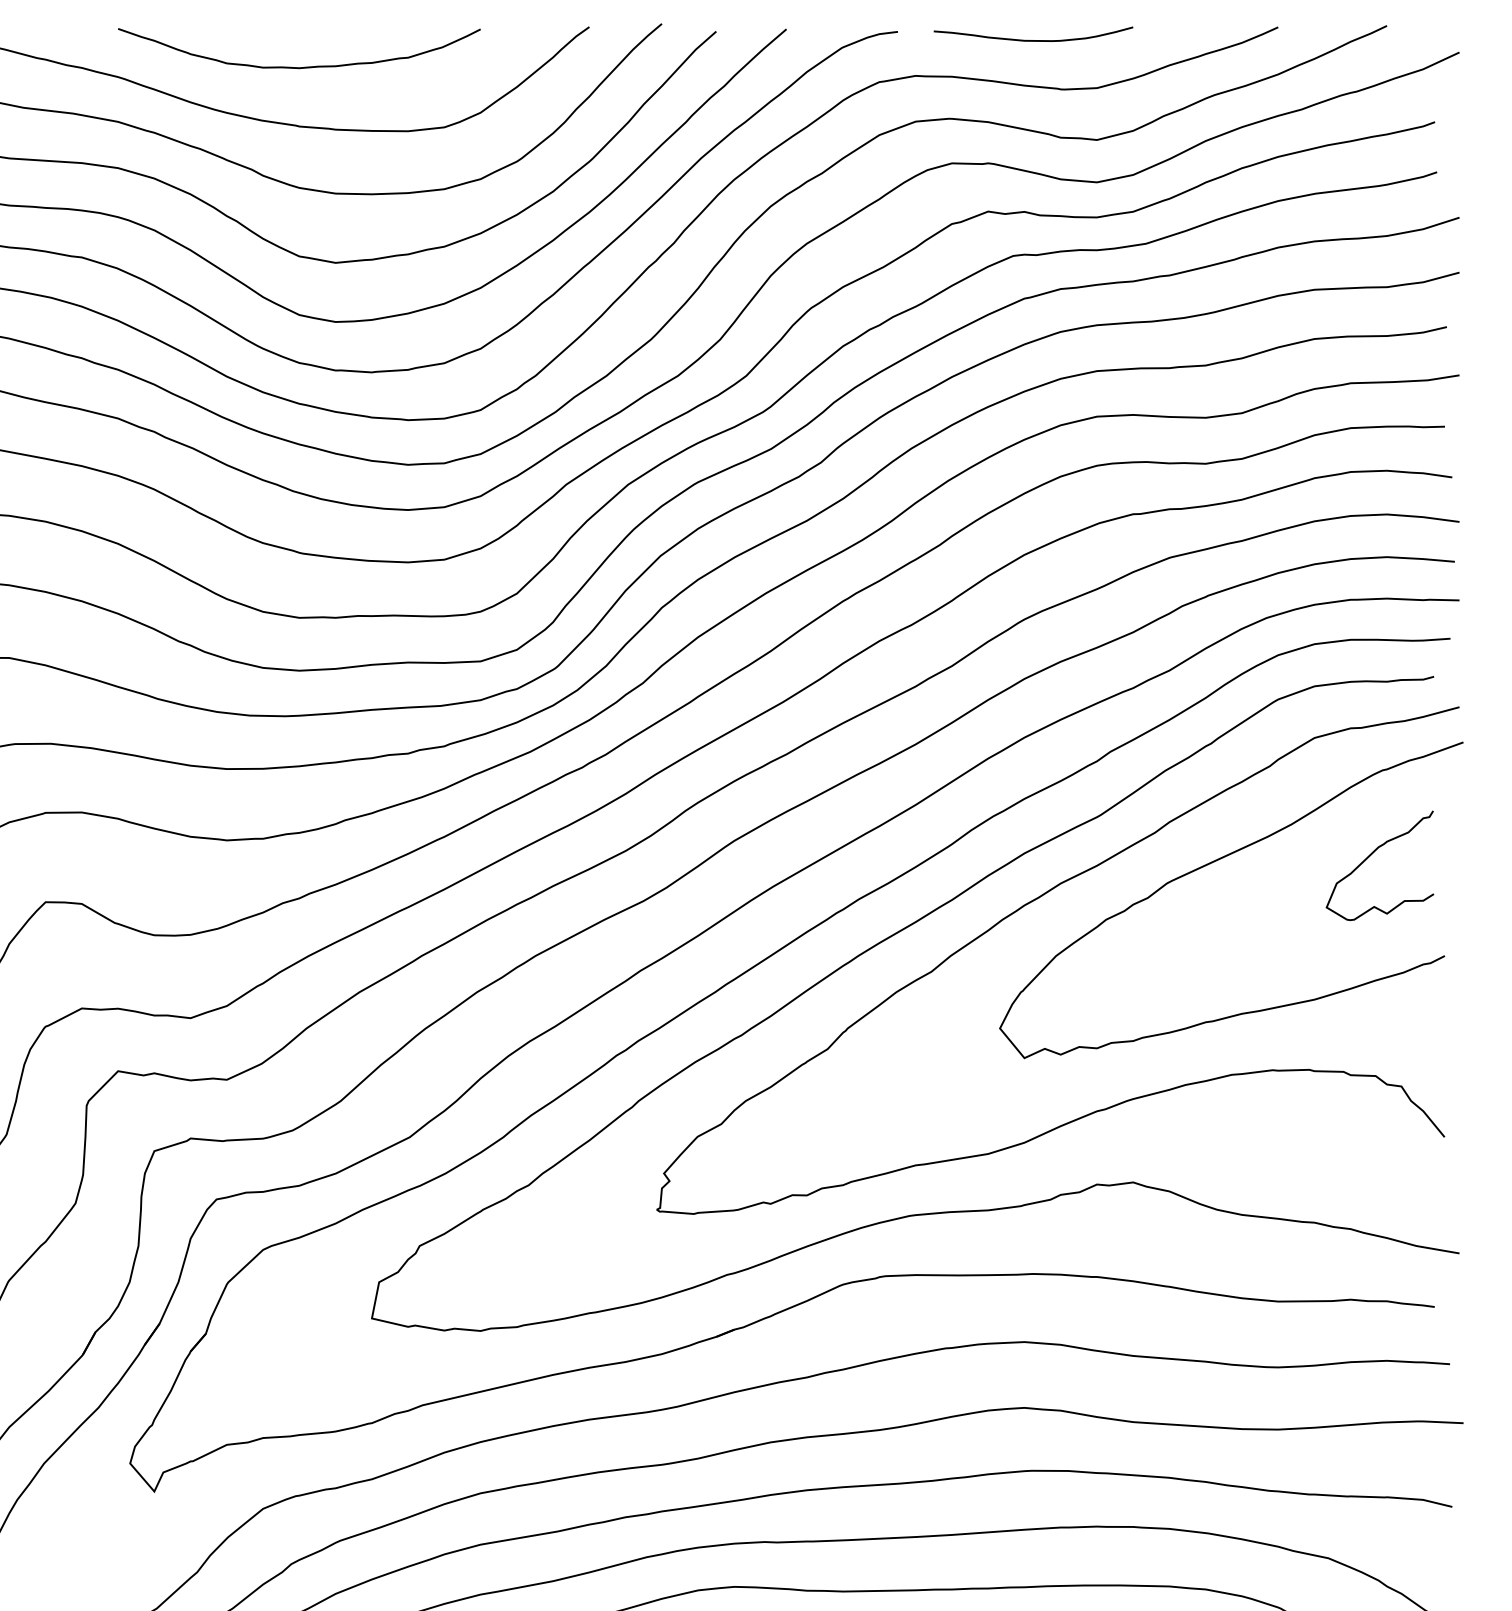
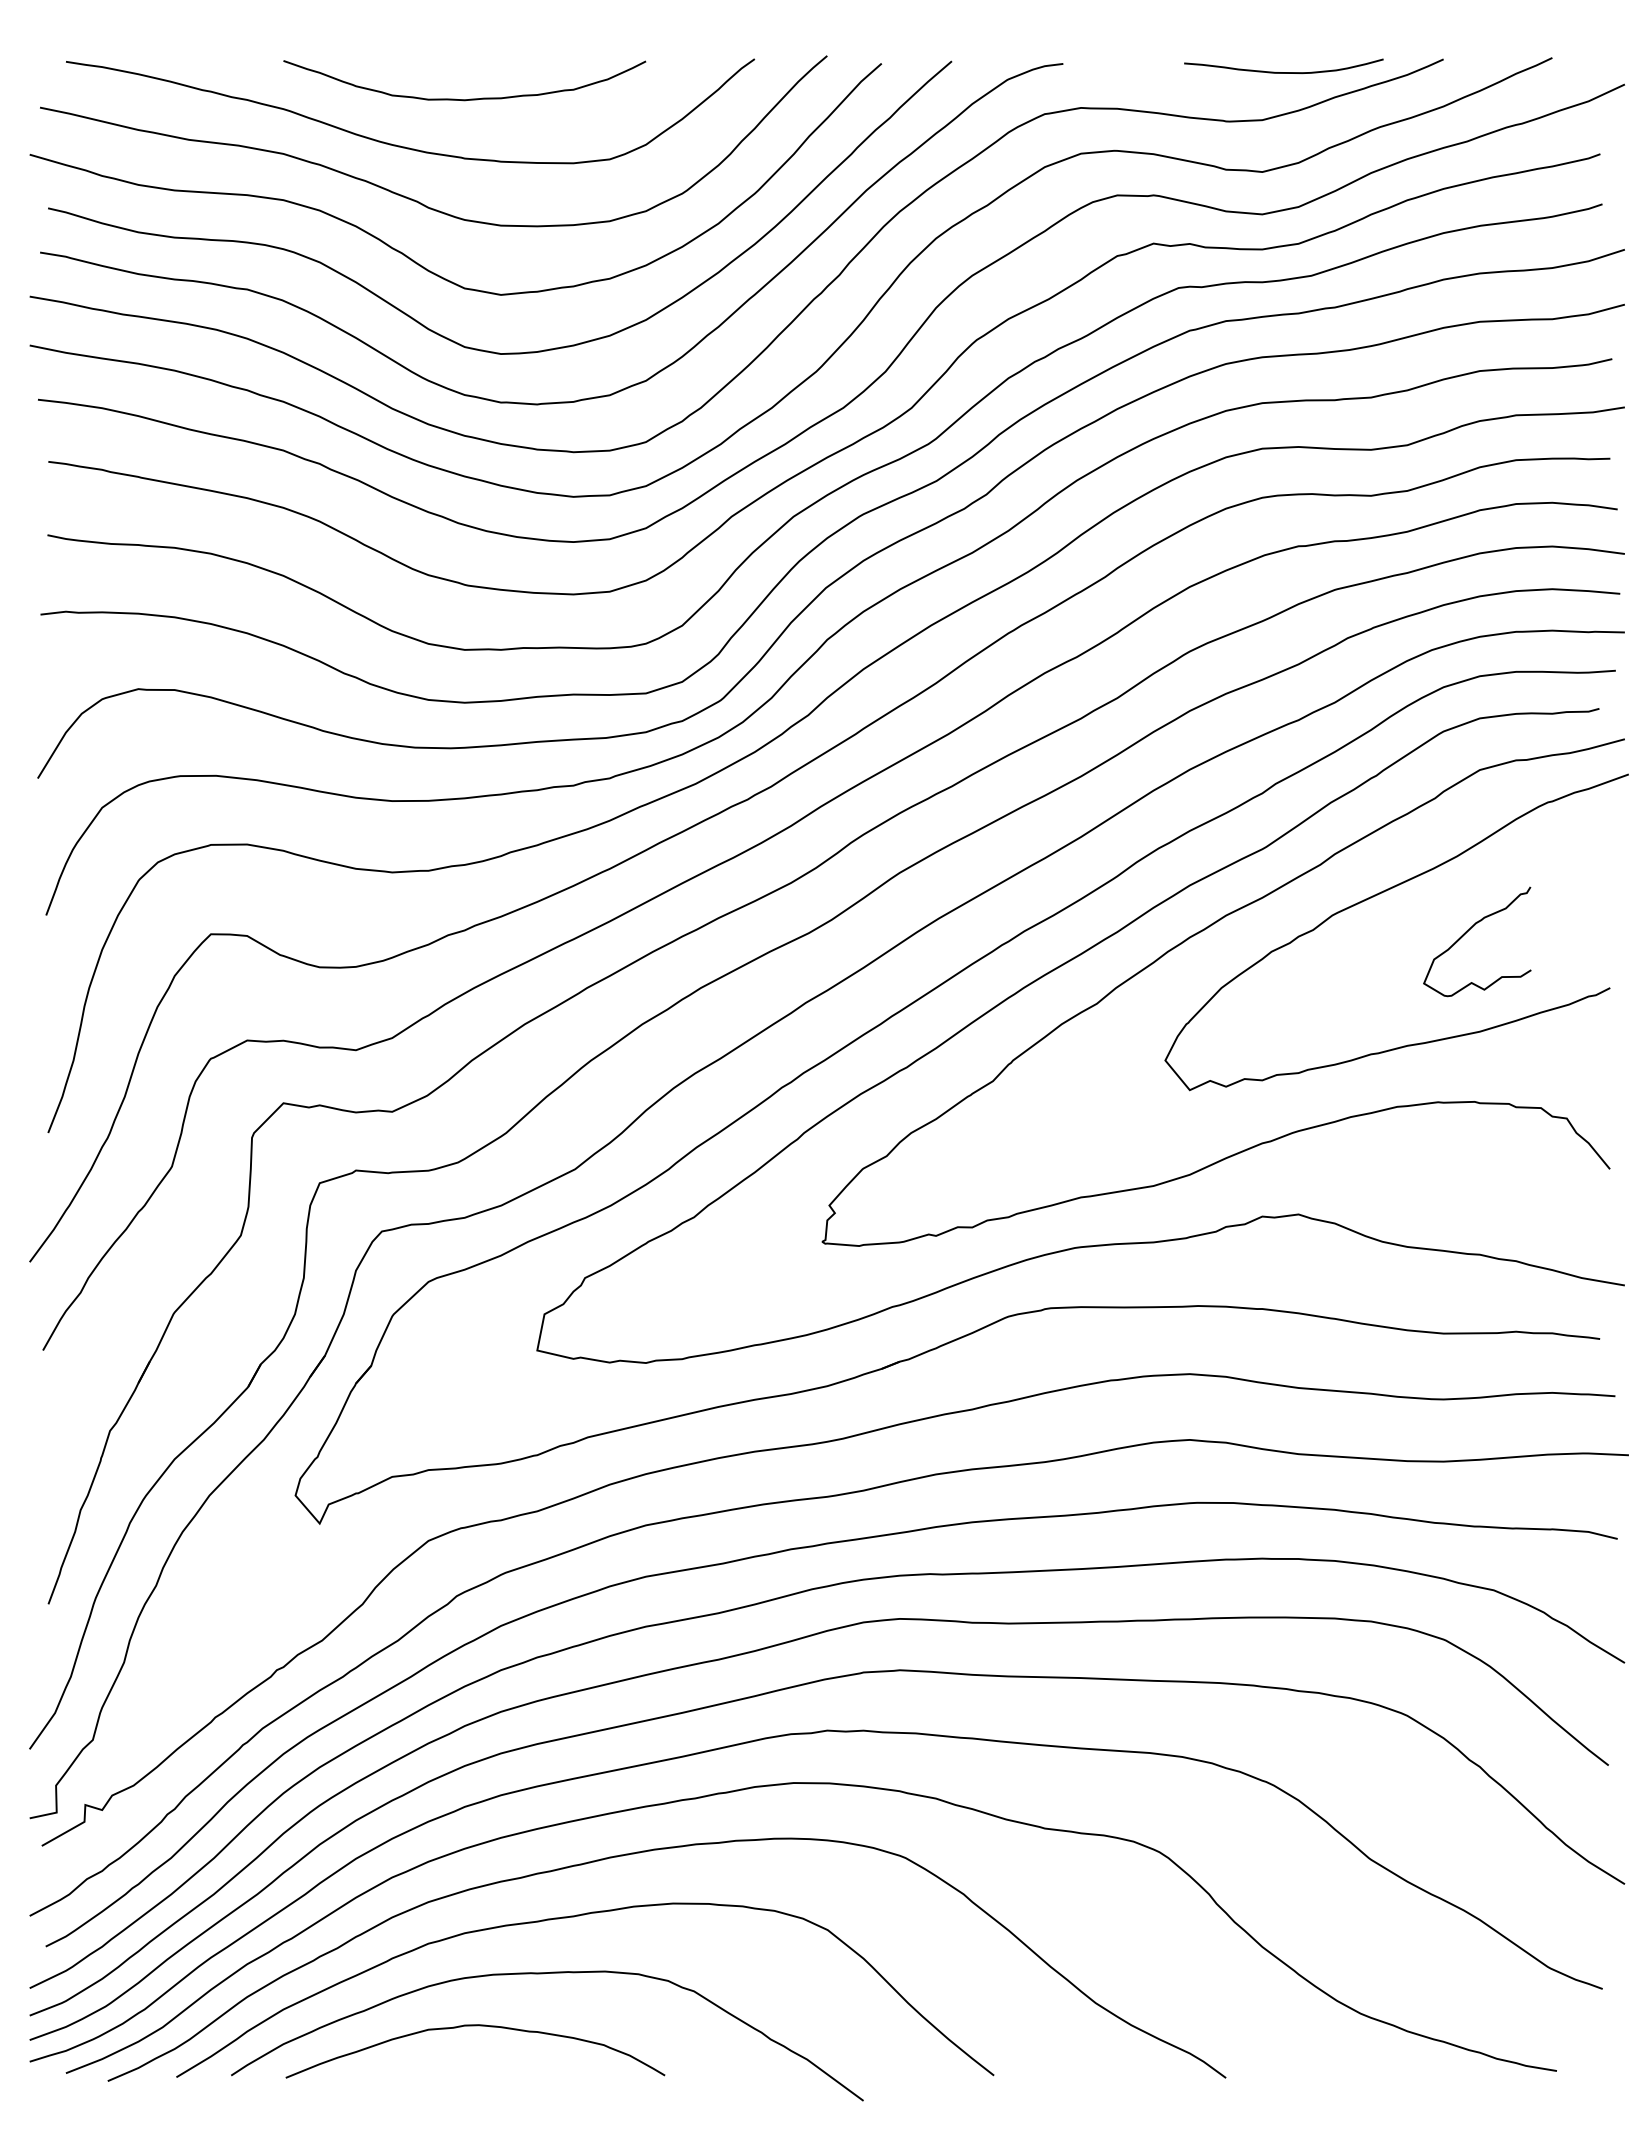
curve: (1033, 40) -> (1283, 72), moved
curve: (1371, 855) -> (1468, 931), moved

